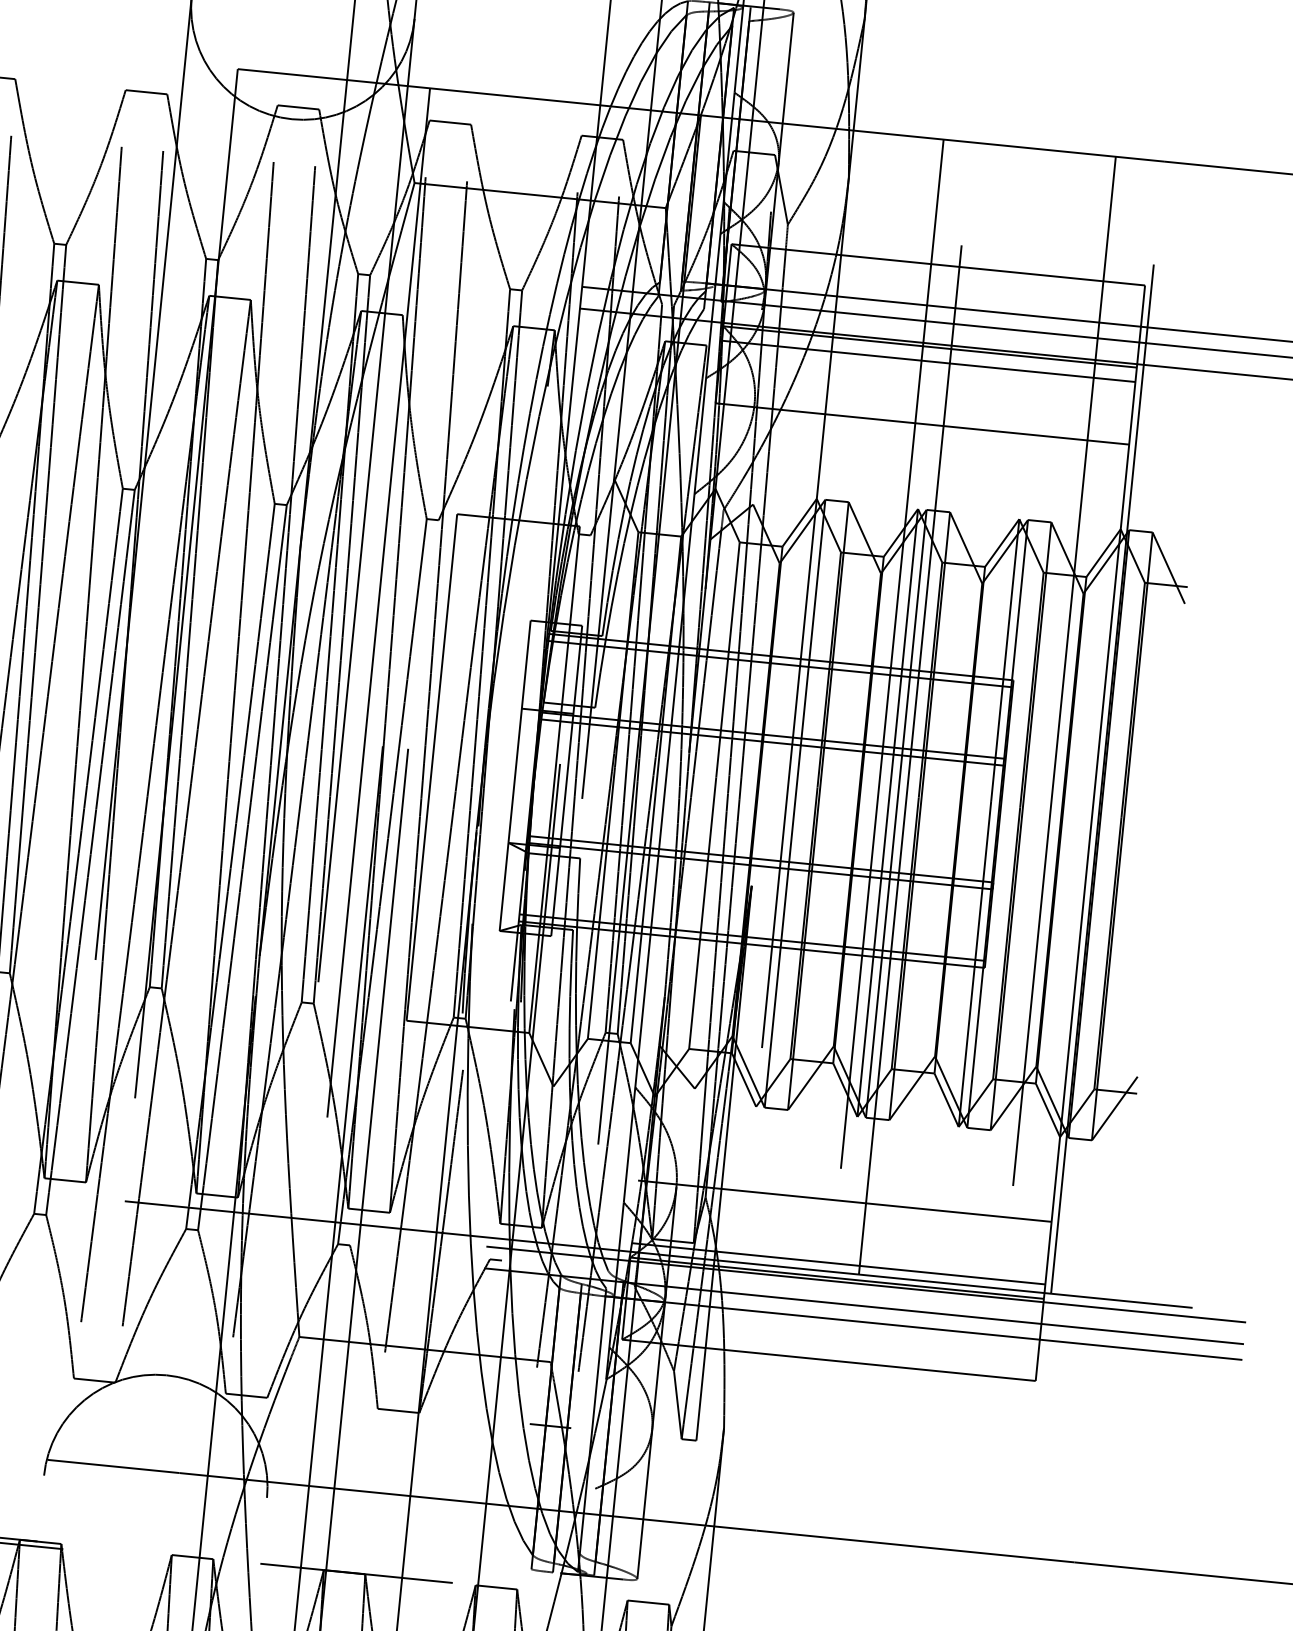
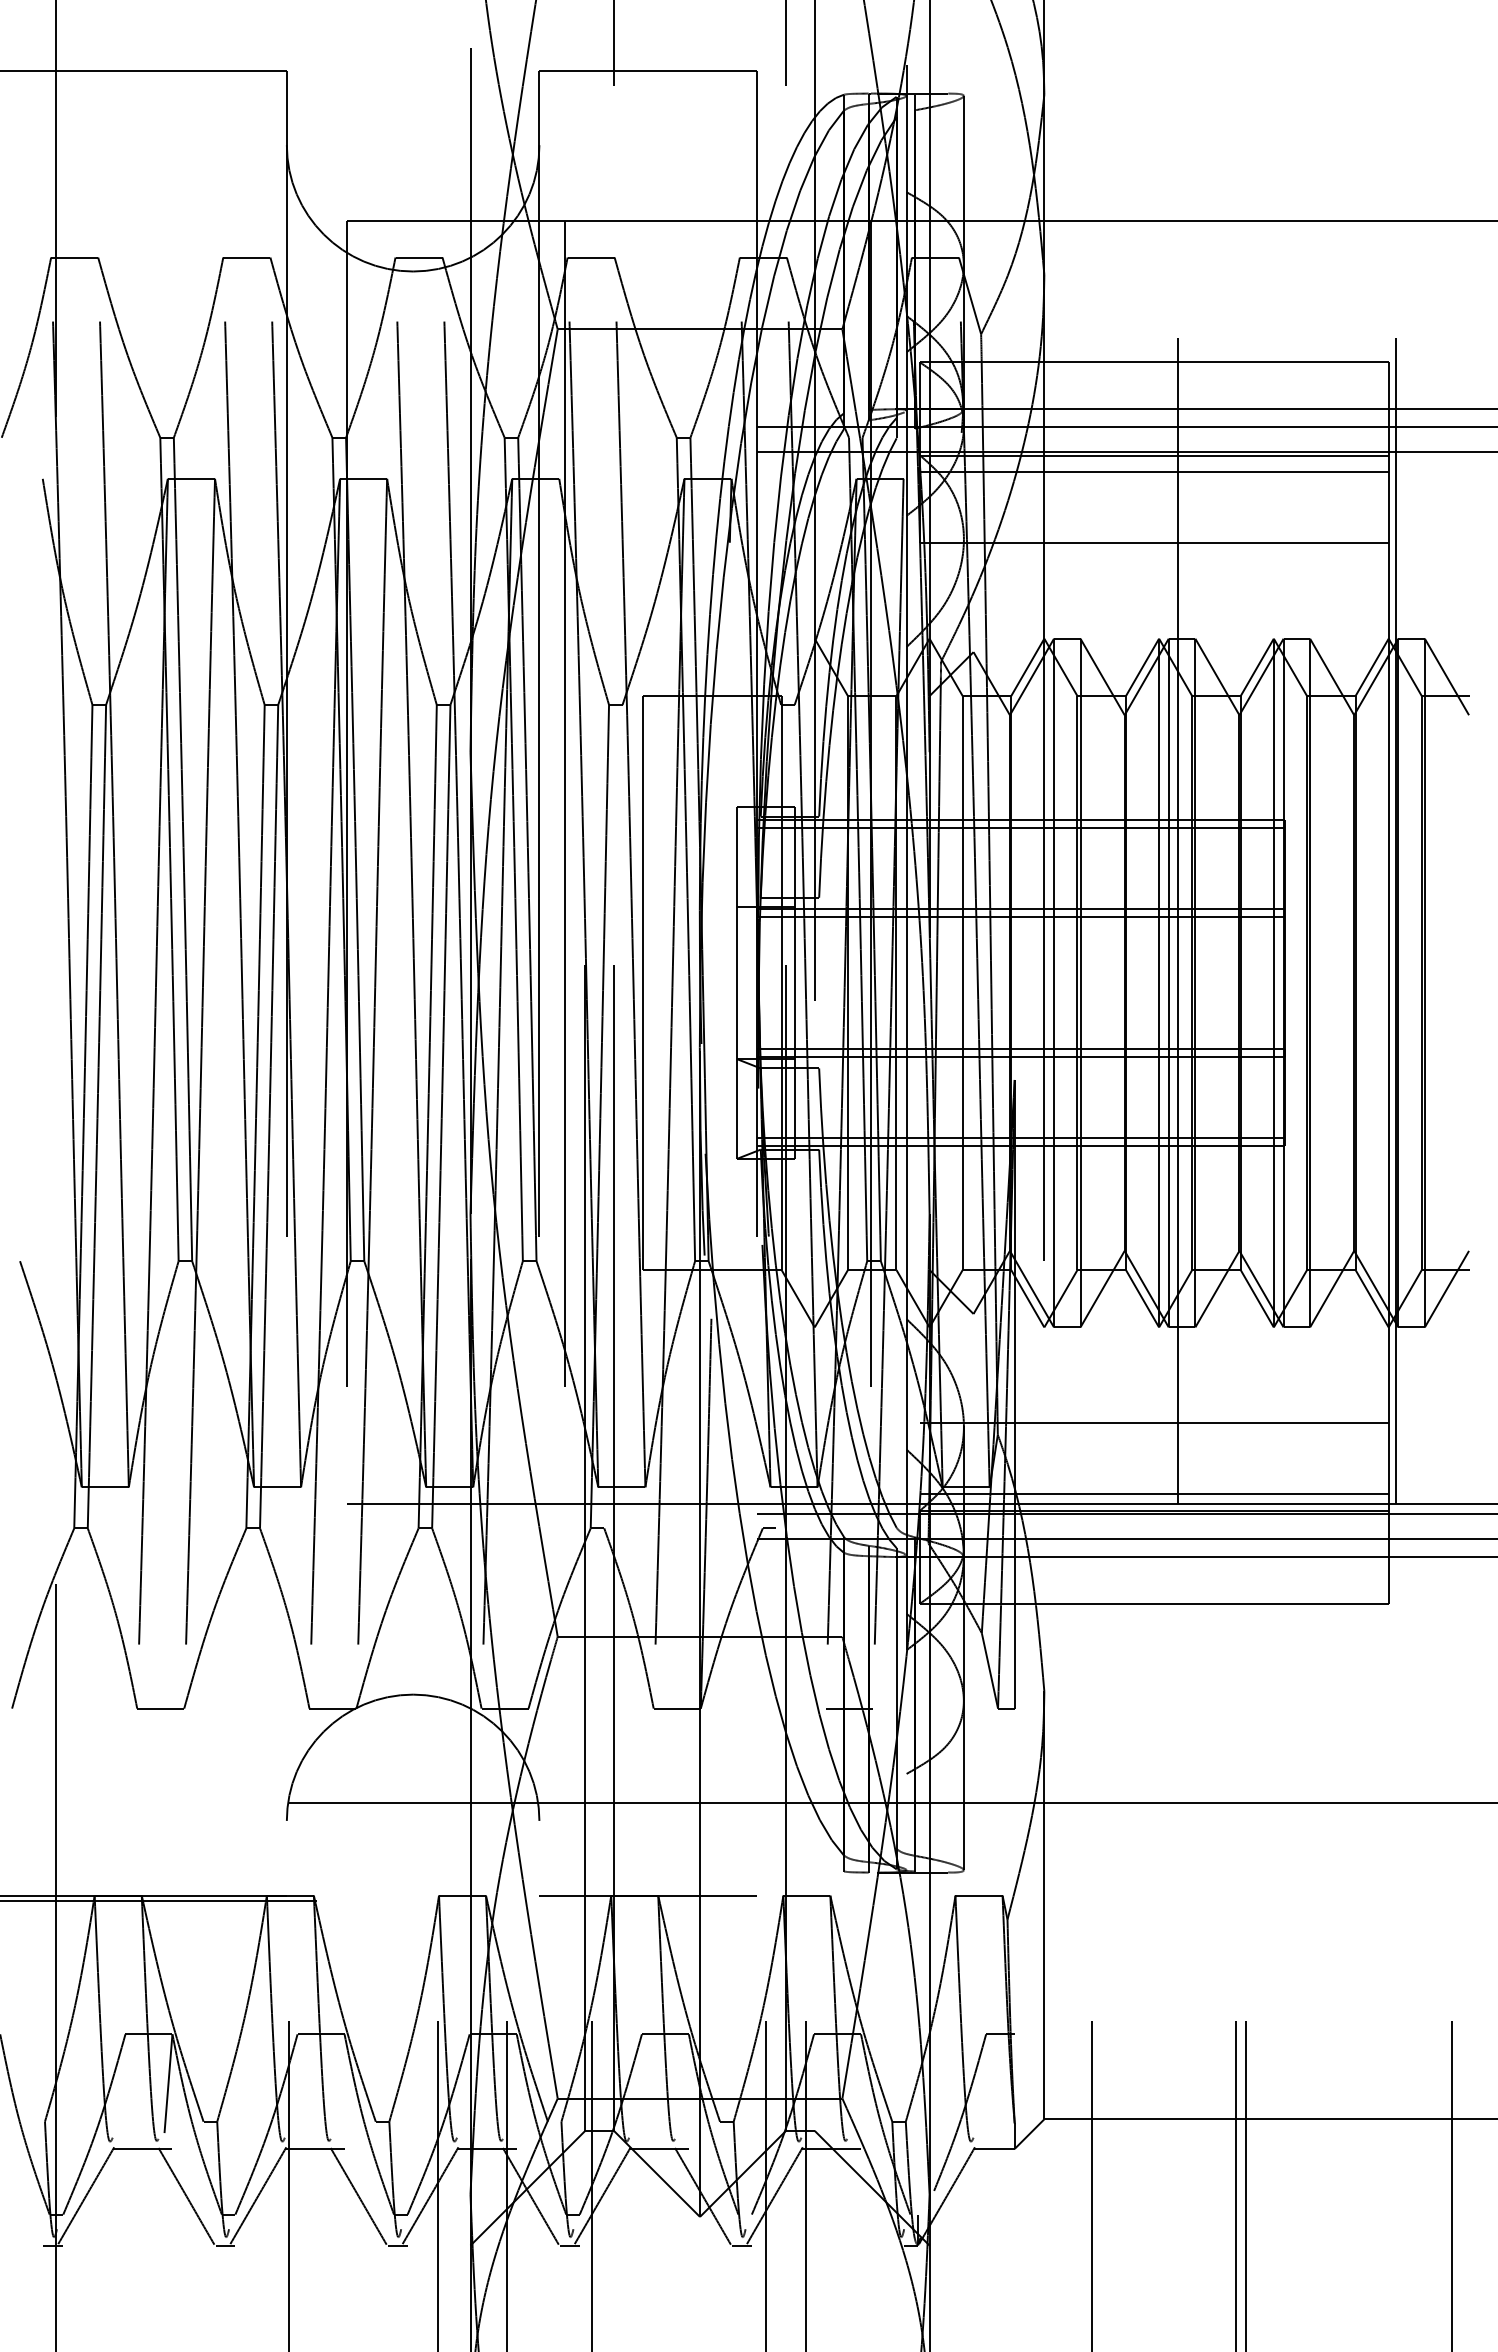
line: (887, 705) -> (1146, 862), removed
line: (1059, 722) -> (1341, 862), removed

